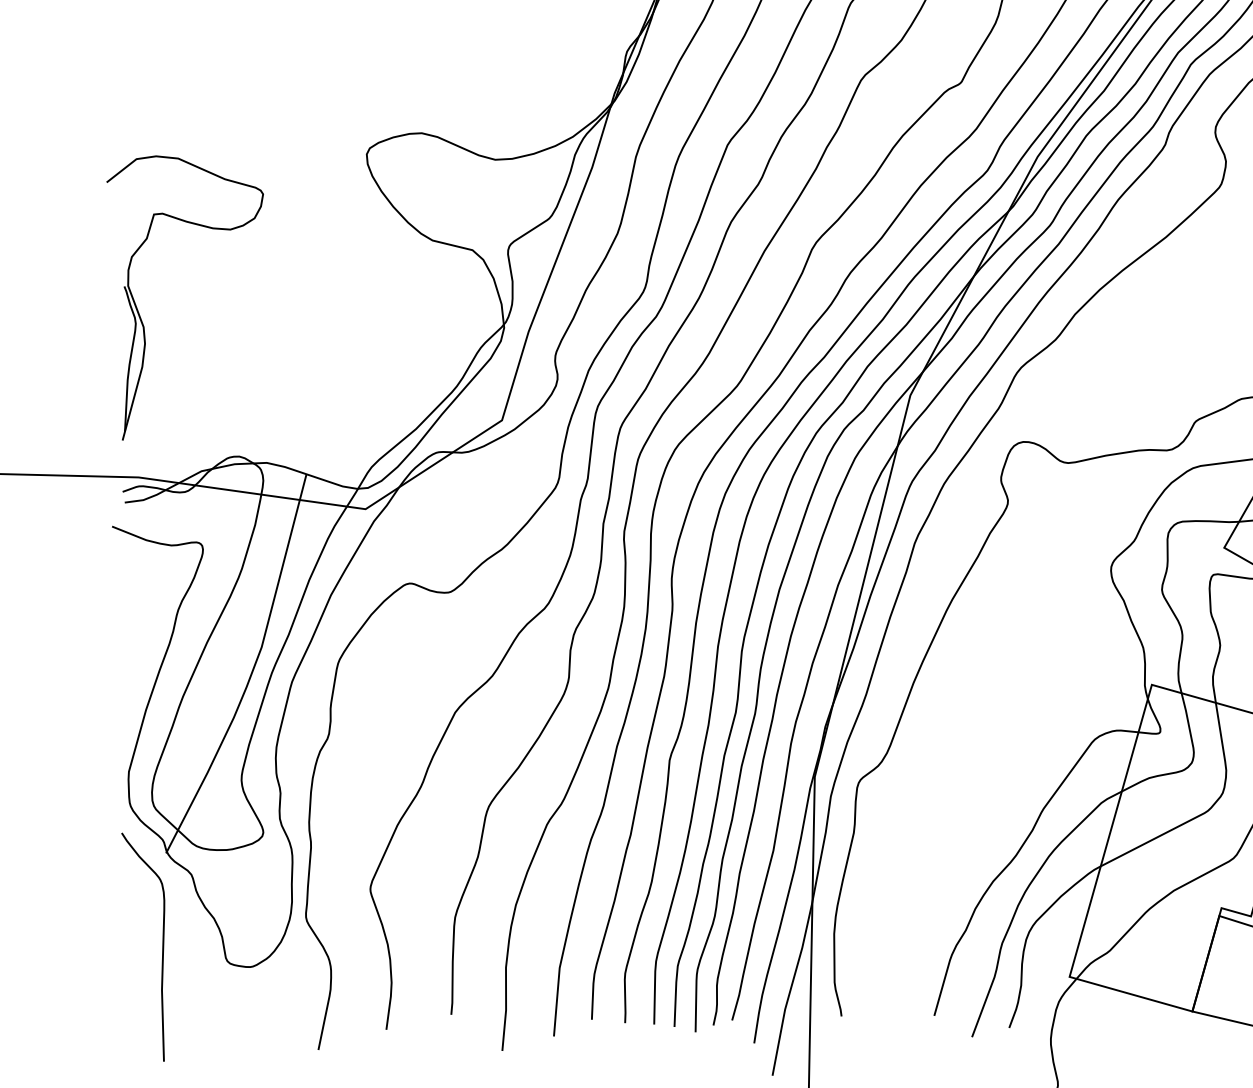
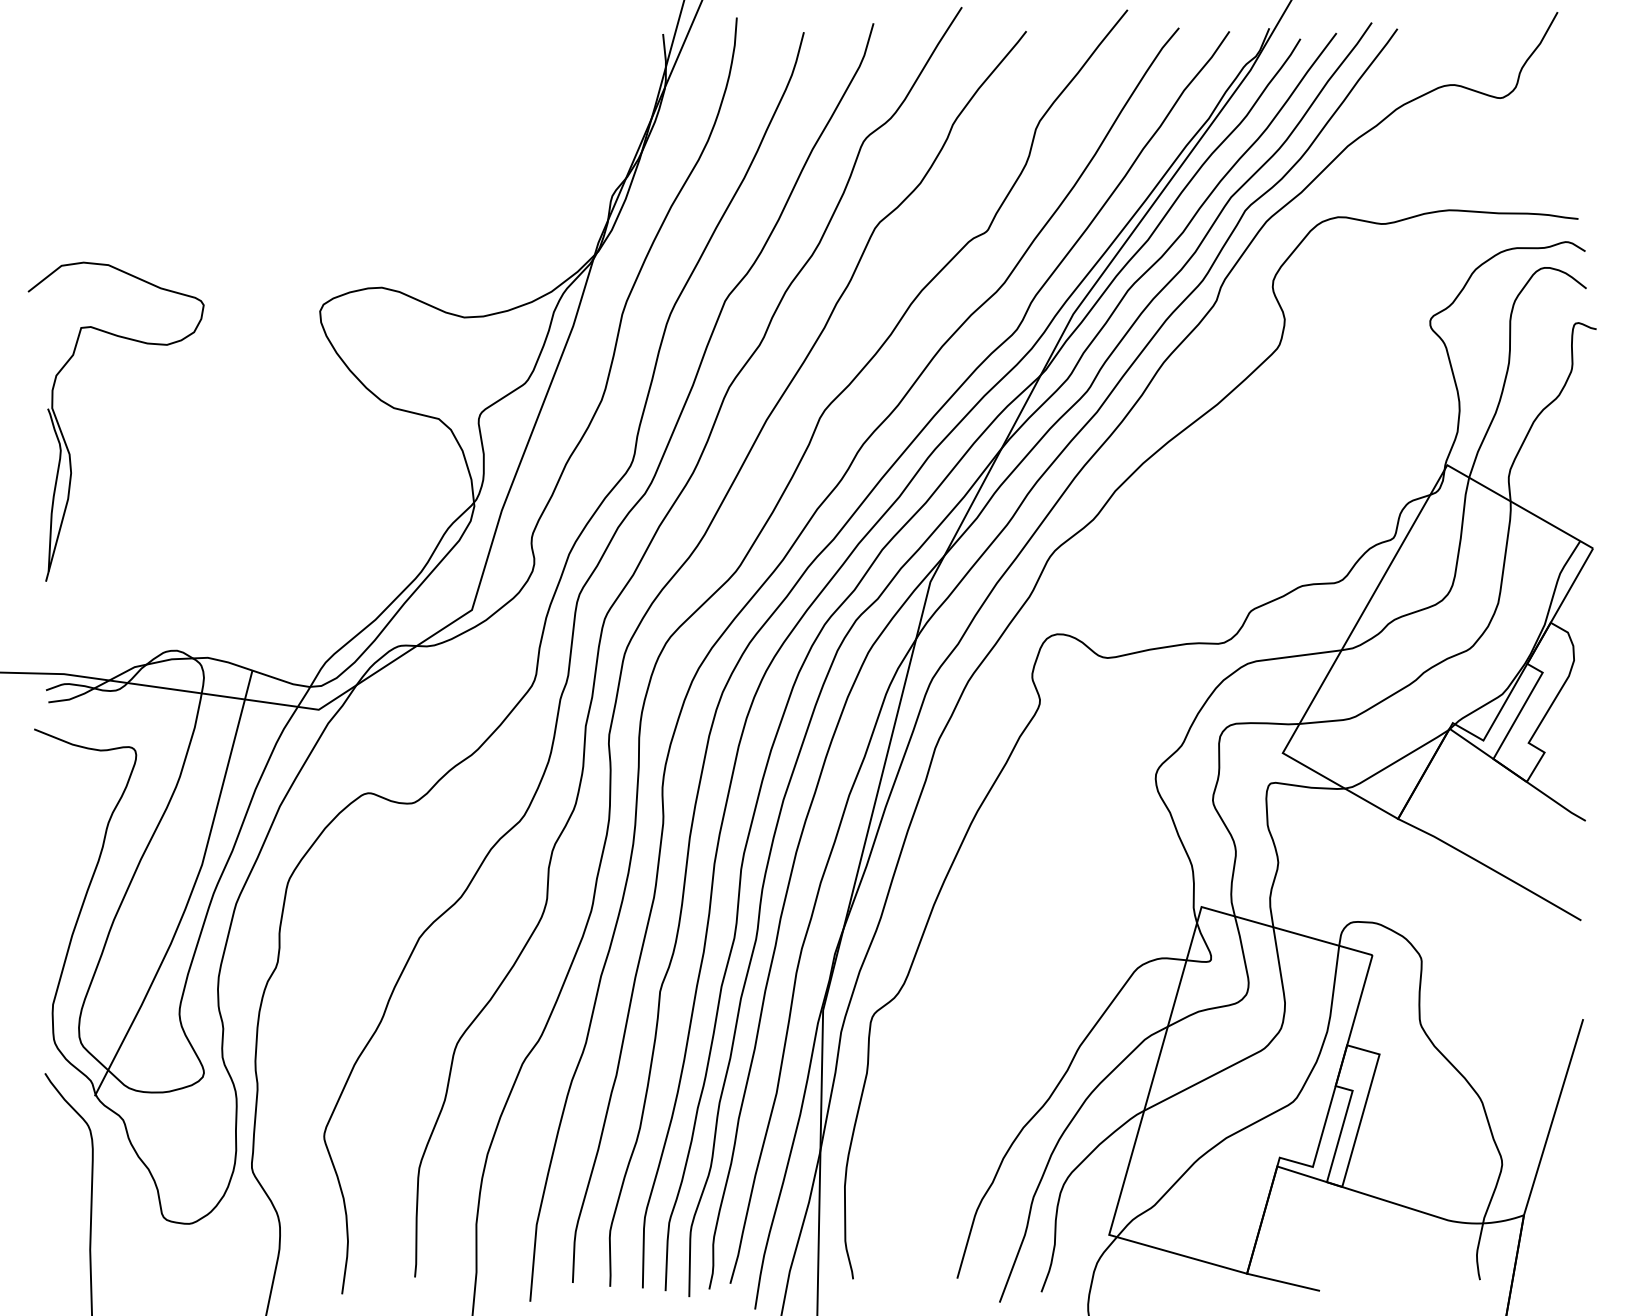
part: (140, 316) -> (66, 442), moved

